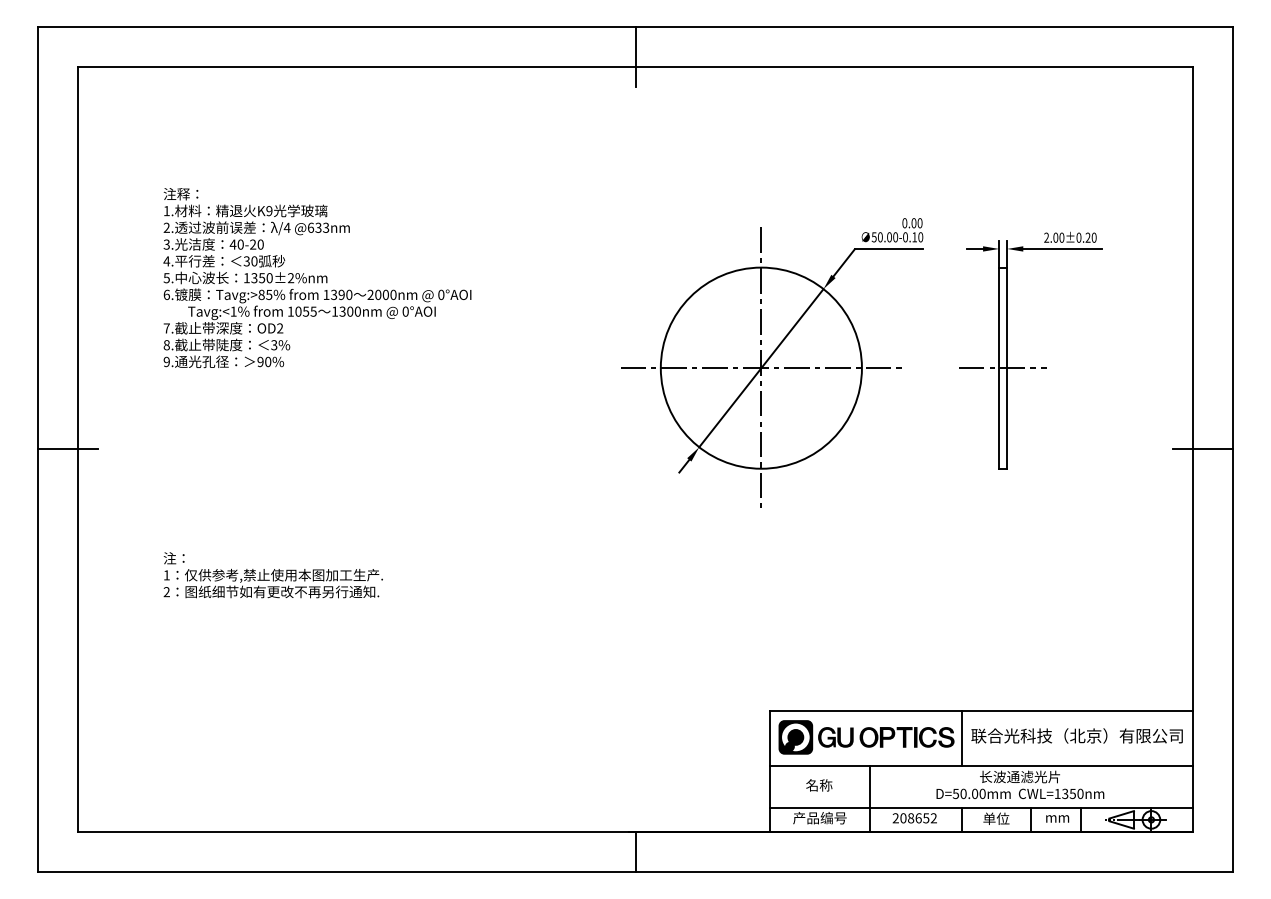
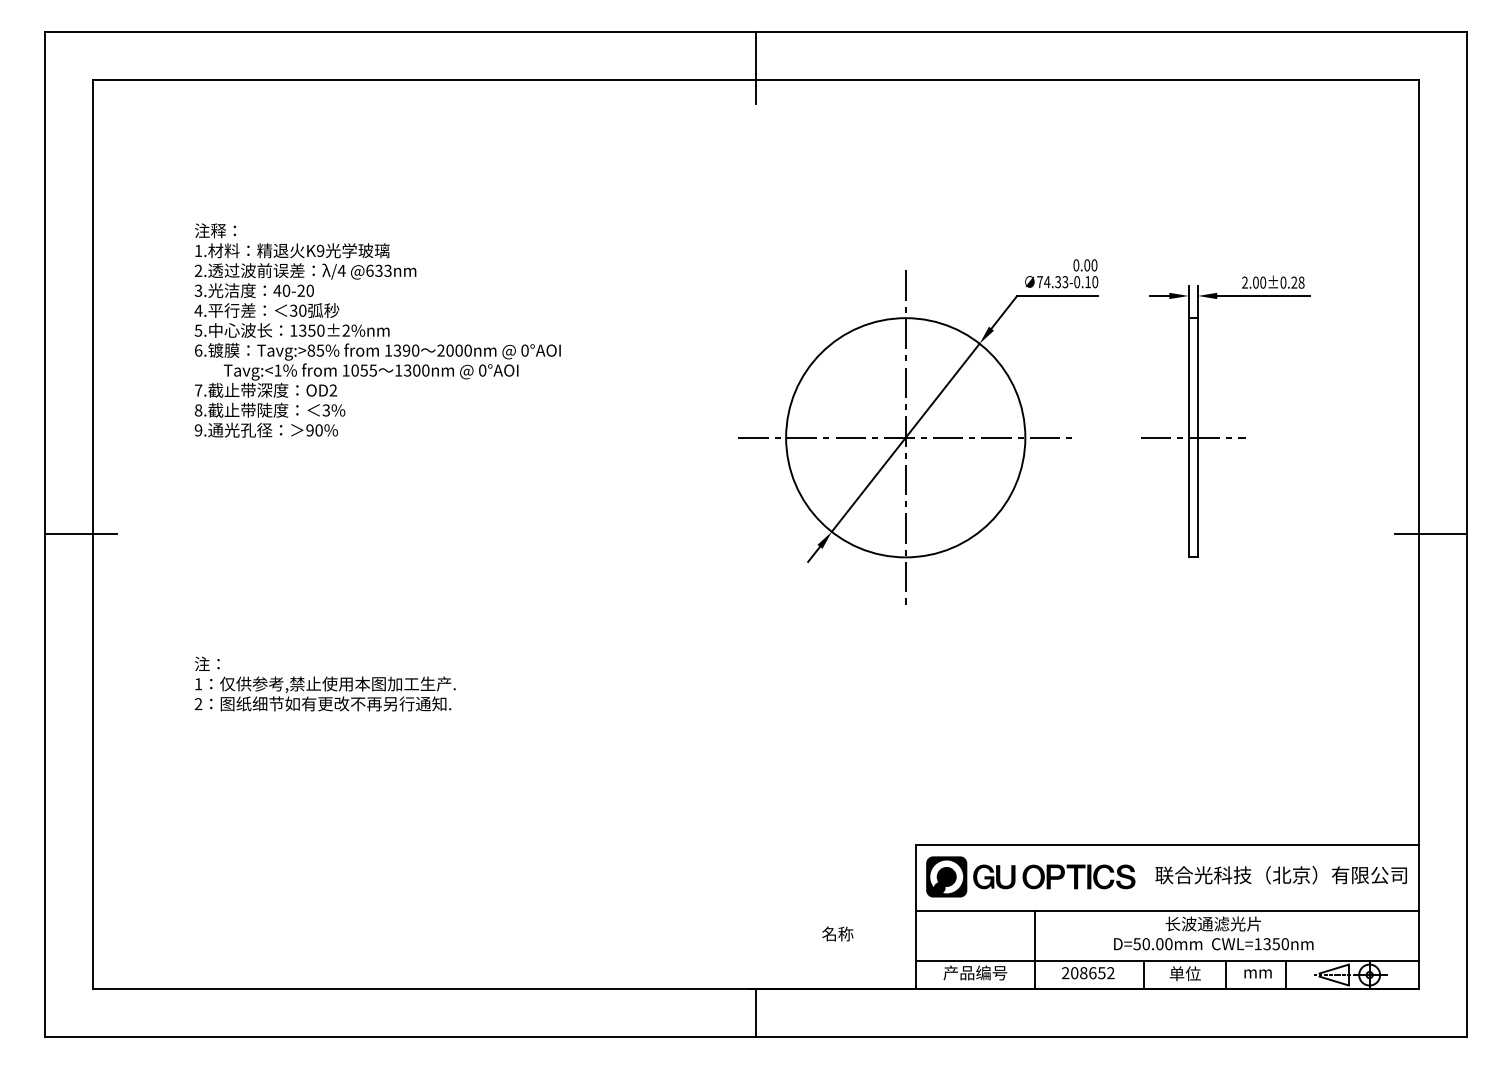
text: (884, 237) -> (1052, 282), 50.00 -> 74.33
text: (1093, 238) -> (1300, 283), 2.00±0.20 -> 2.00±0.28
line: (961, 737) -> (1143, 877), removed
text: (819, 785) -> (838, 934), moved

